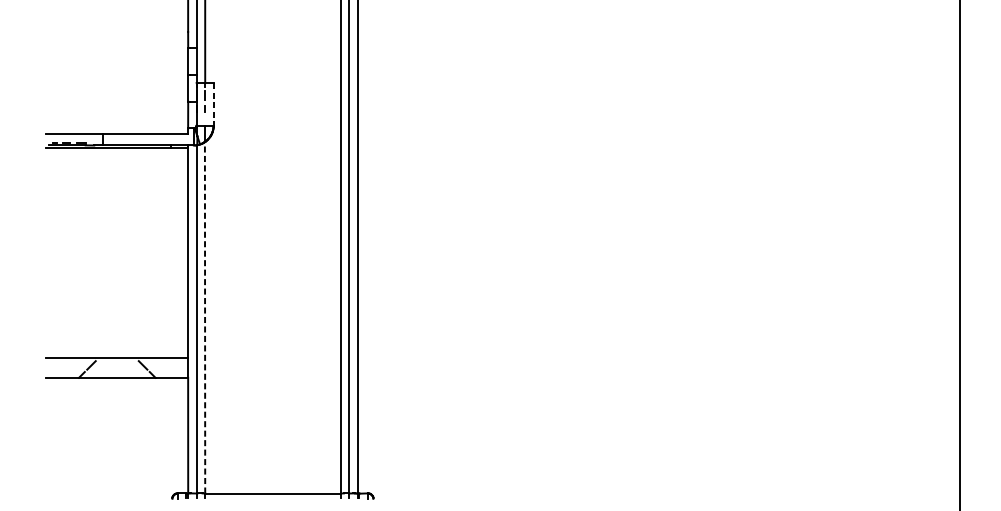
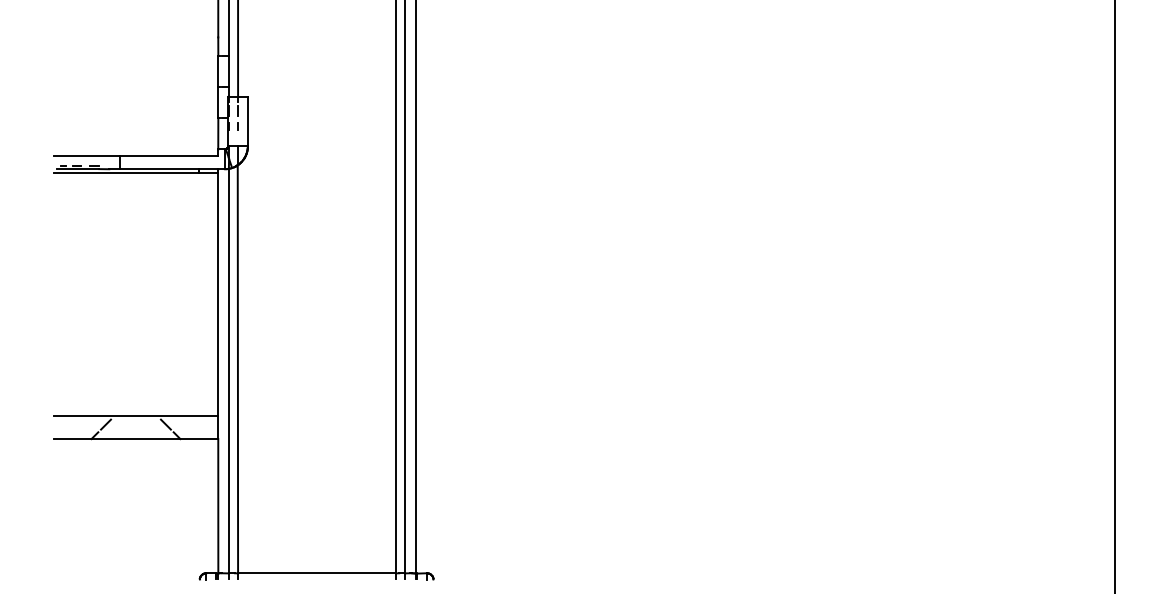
line: (213, 104) -> (247, 121), dashed -> solid
line: (204, 317) -> (237, 368), dashed -> solid

